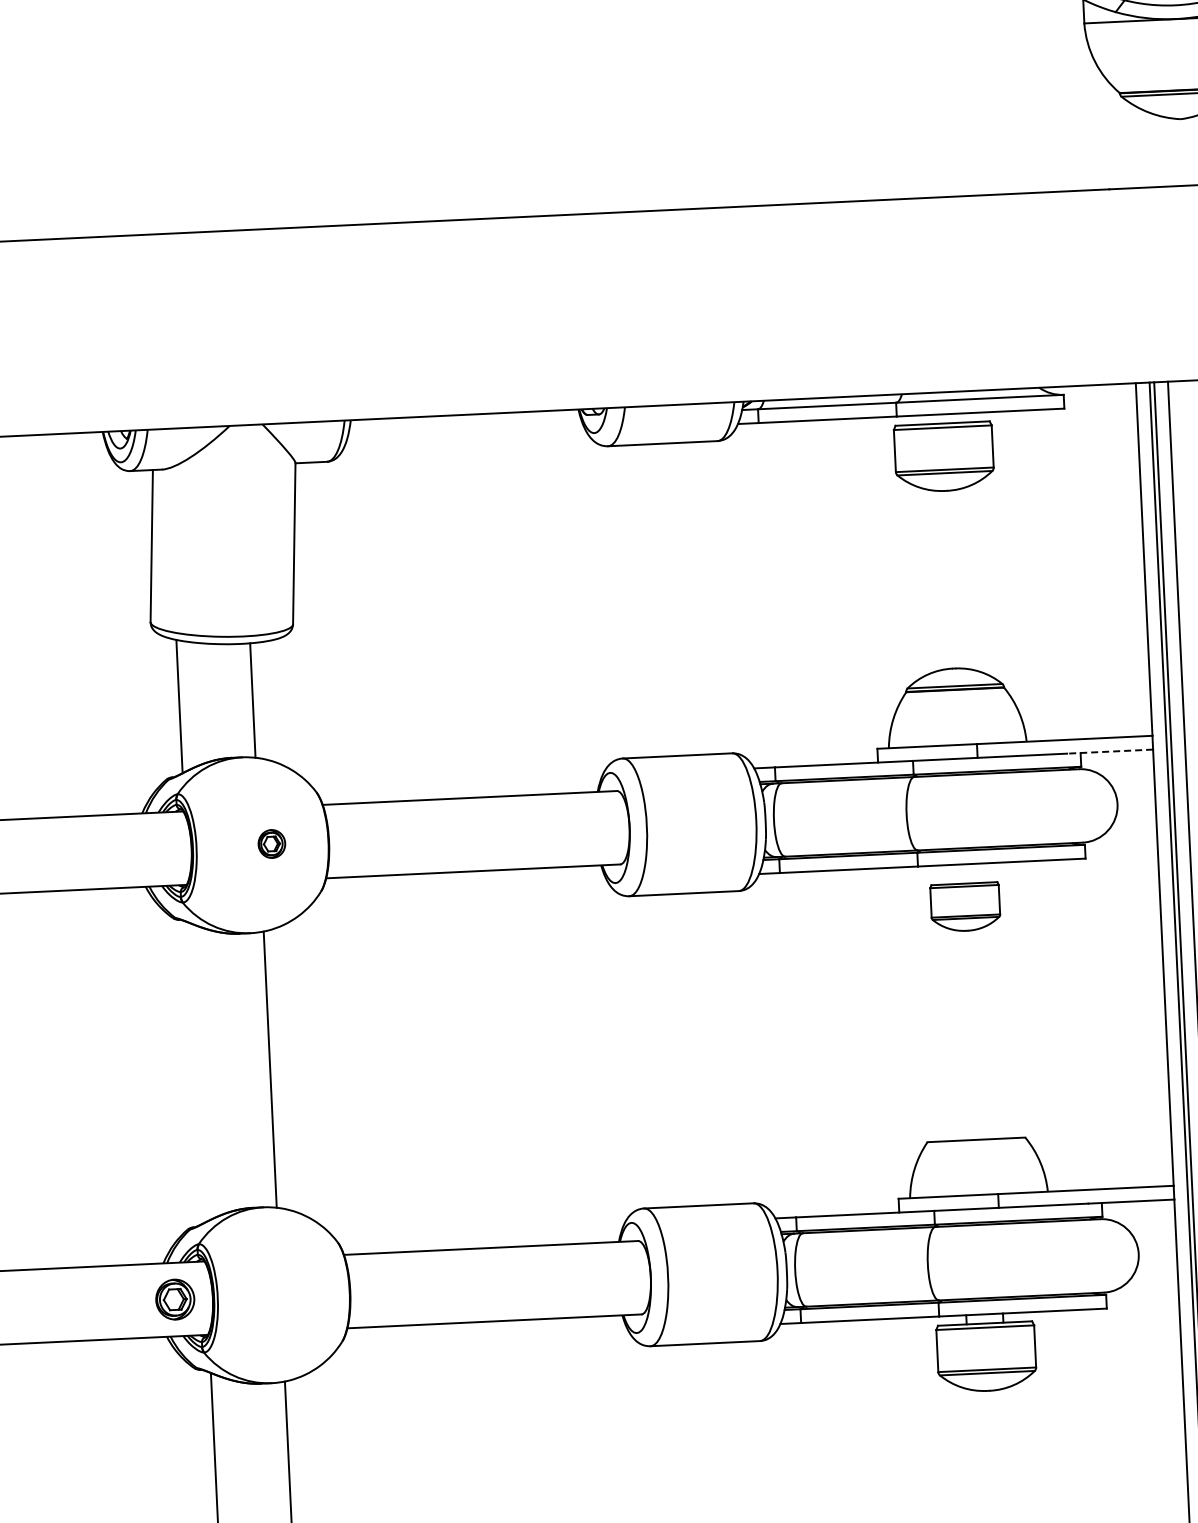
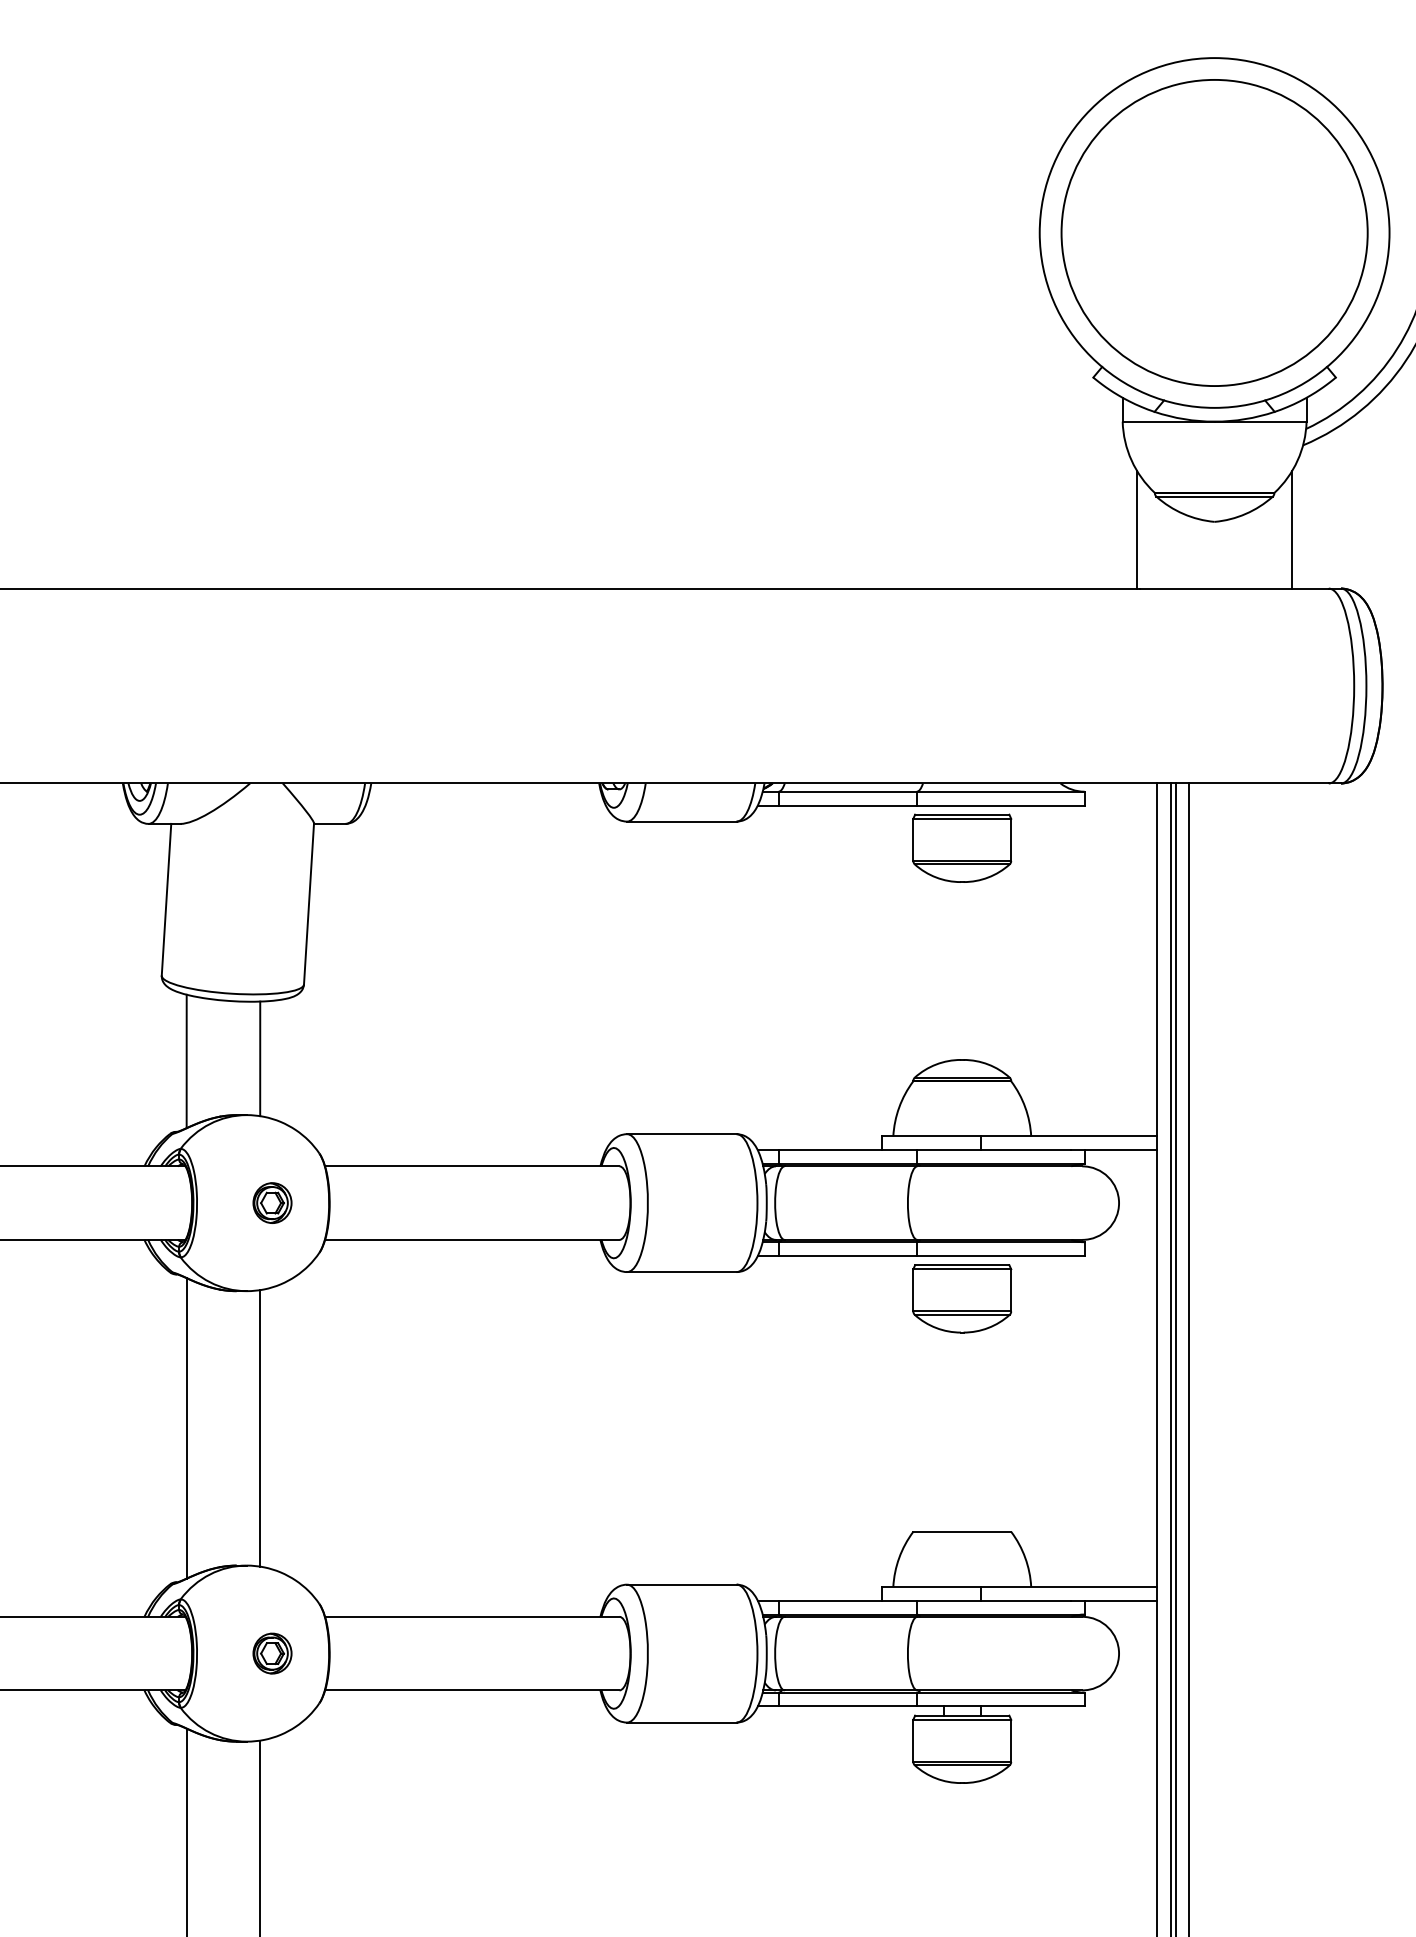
line: (1104, 130) -> (1137, 529), added
line: (1109, 751) -> (1113, 1150), dashed -> solid
part: (271, 843) -> (272, 1202), size x1.43
part: (965, 906) -> (962, 1298), size x1.43
line: (196, 1073) -> (186, 1428), added
part: (175, 1299) -> (272, 1653), moved

